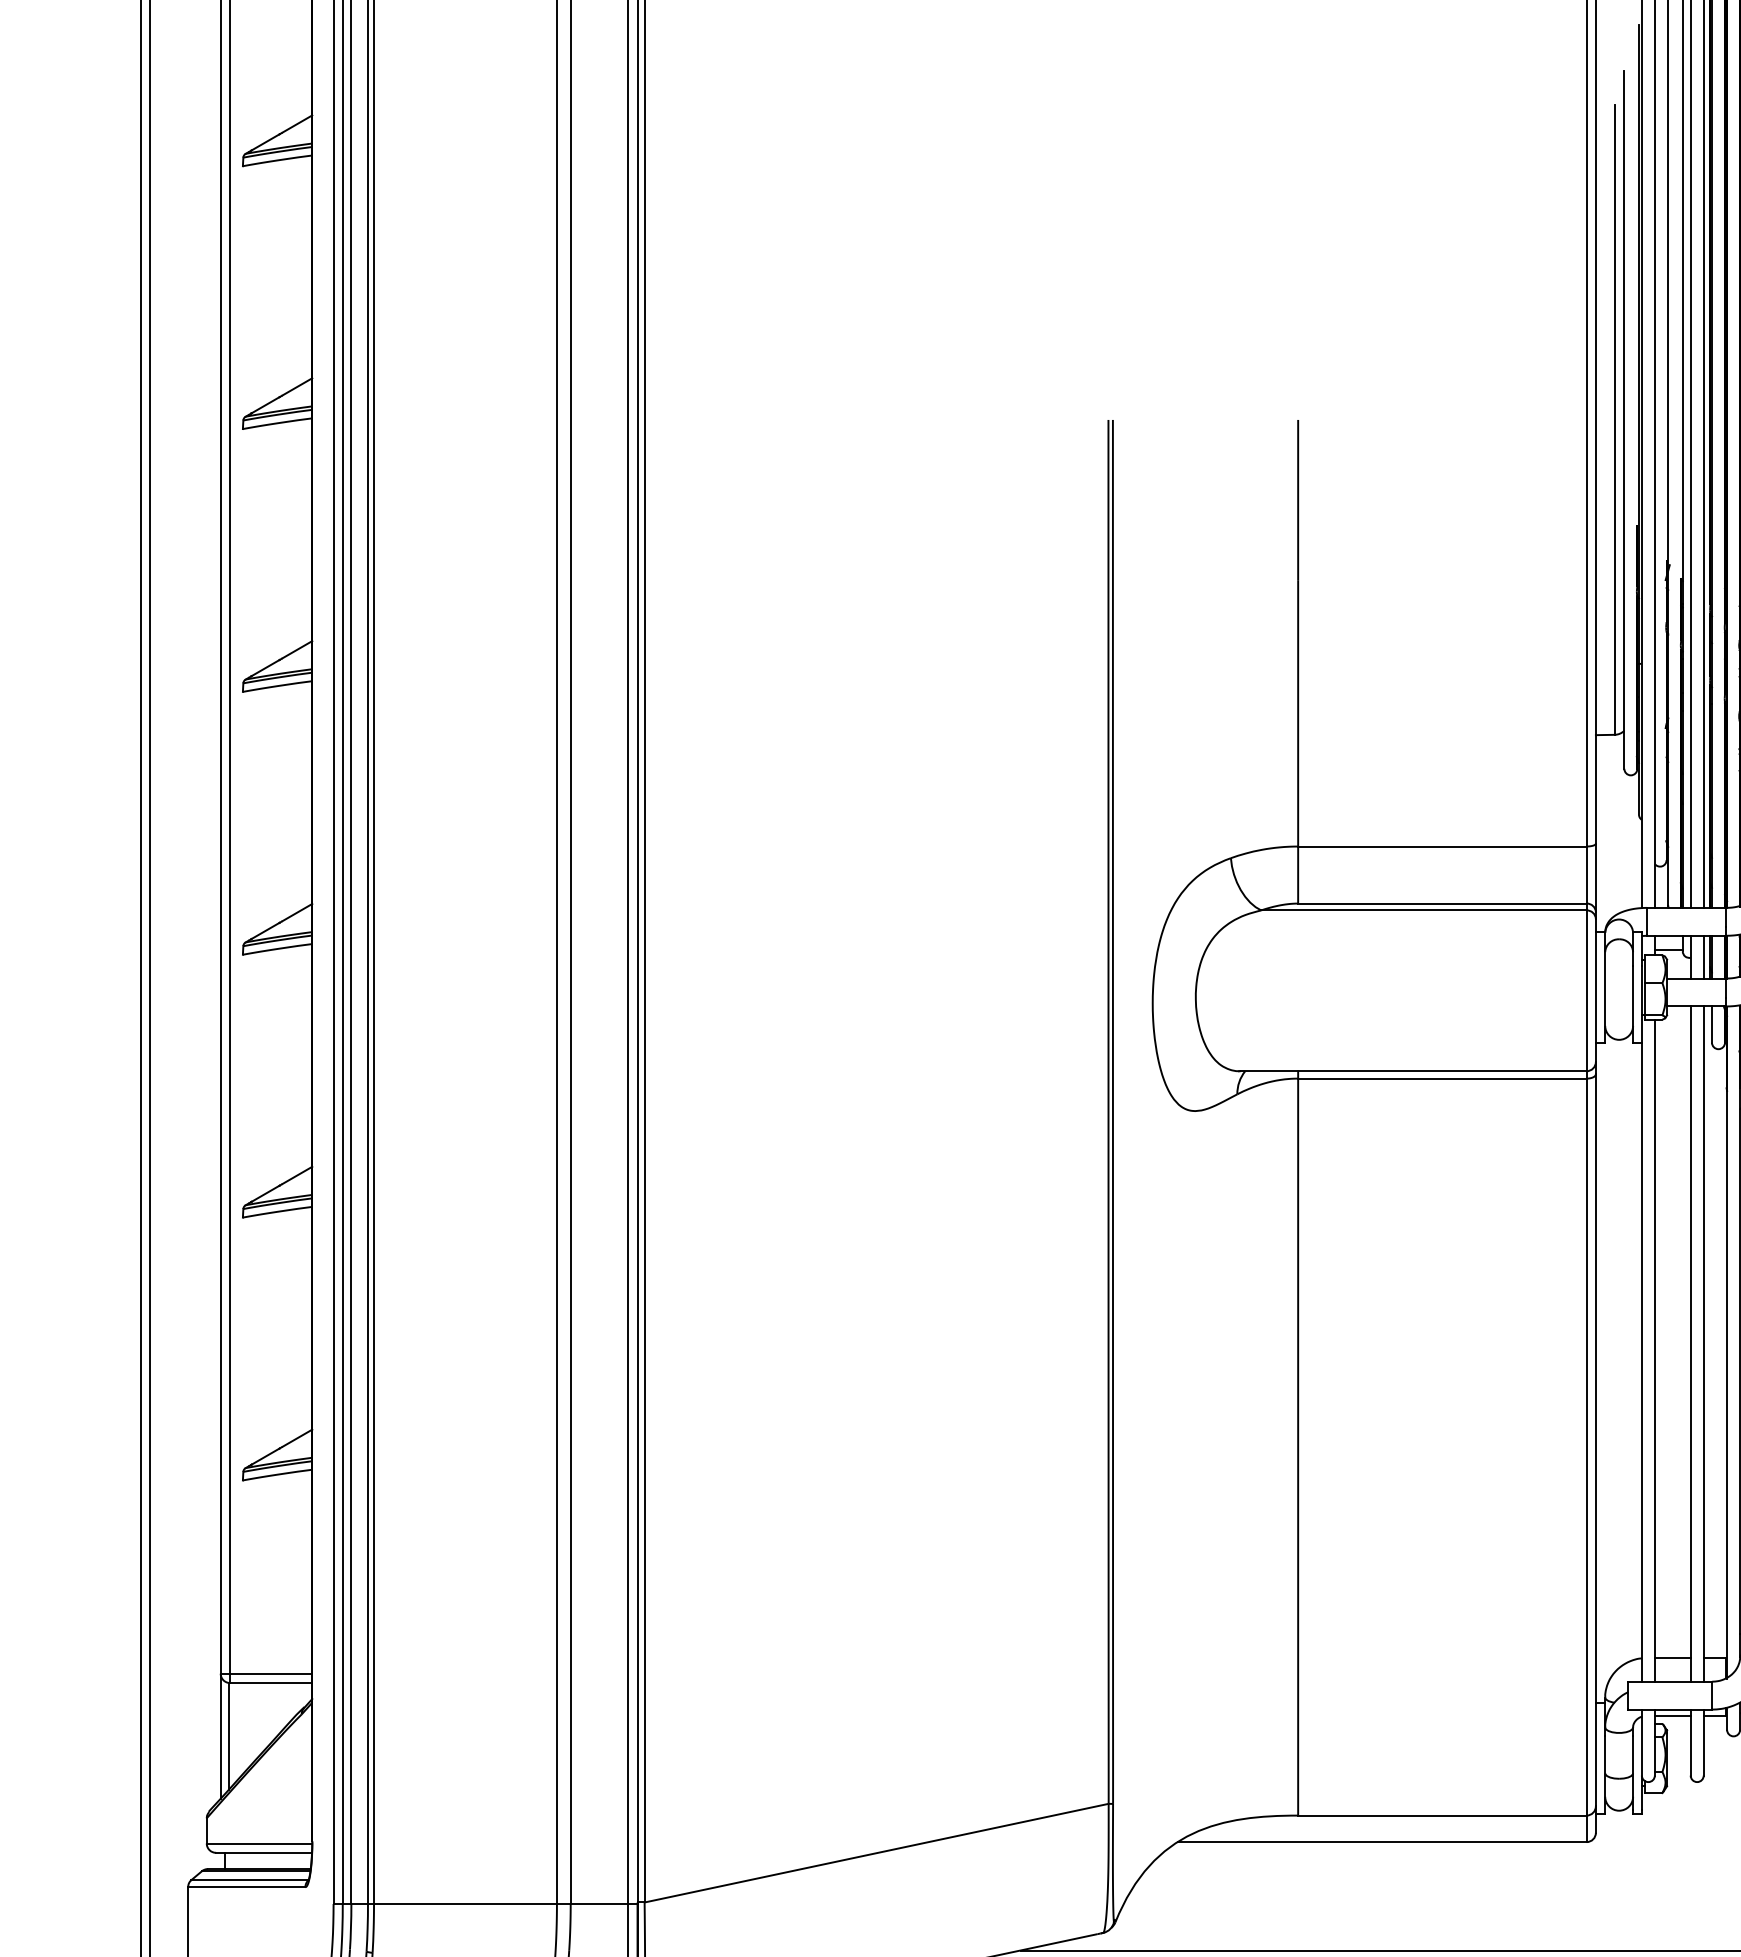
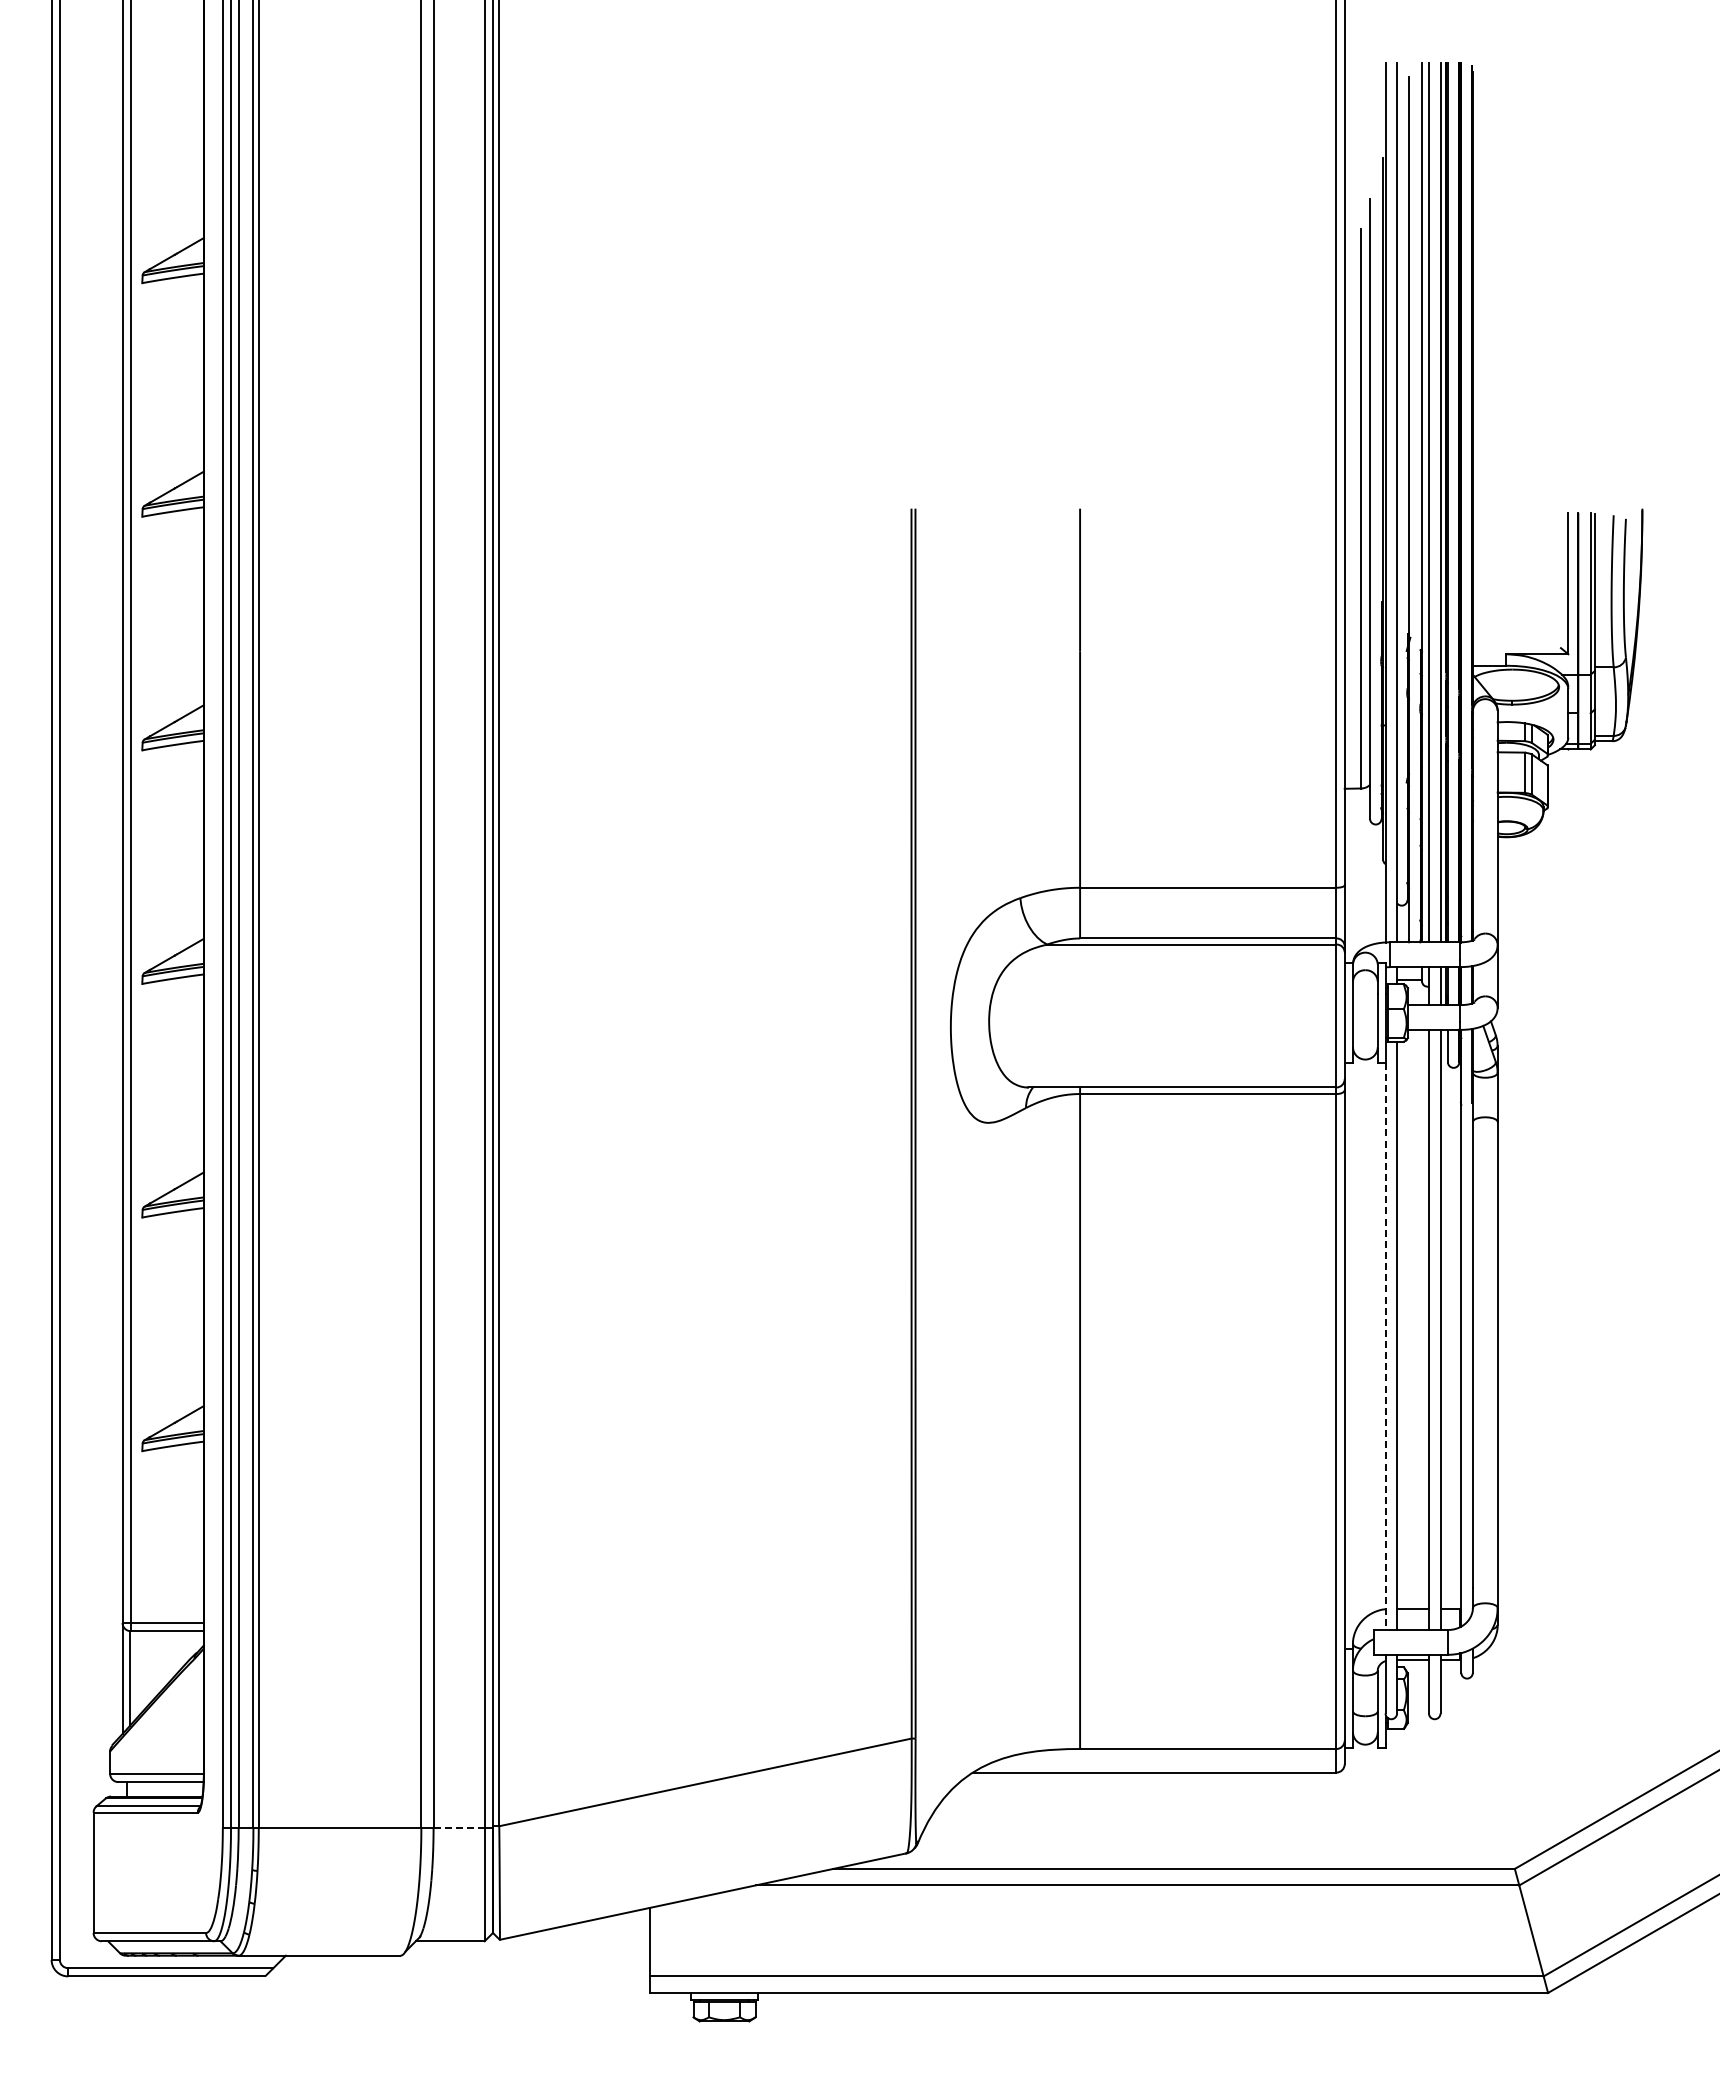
line: (1641, 1362) -> (1385, 1346), solid -> dashed
line: (599, 1903) -> (459, 1827), solid -> dashed

